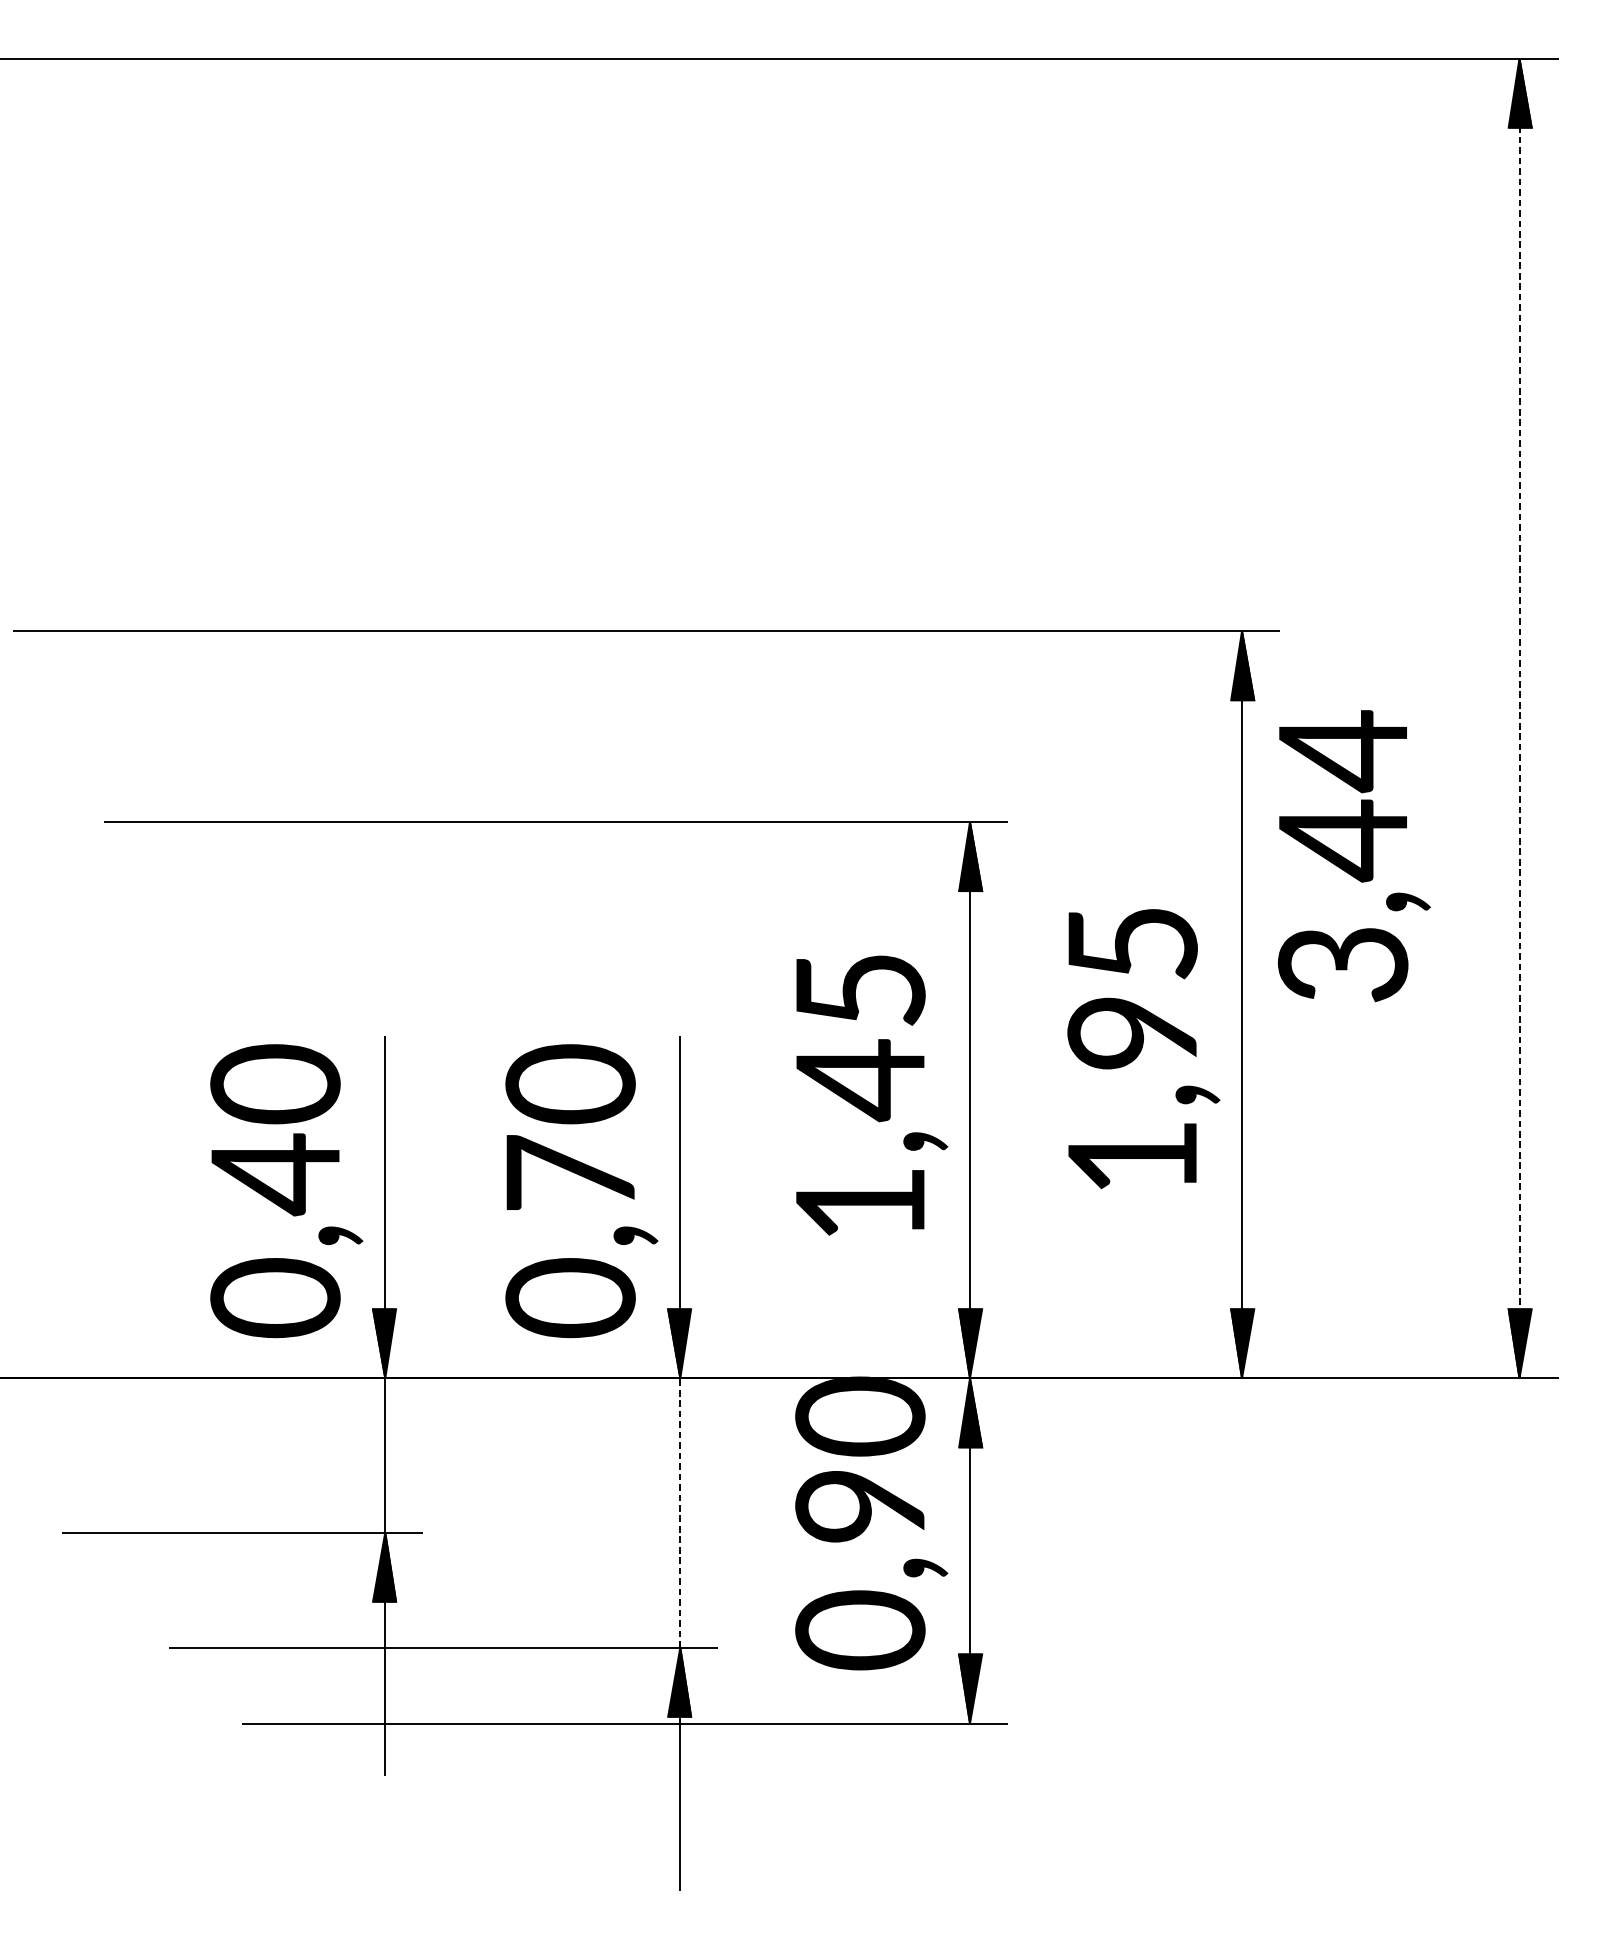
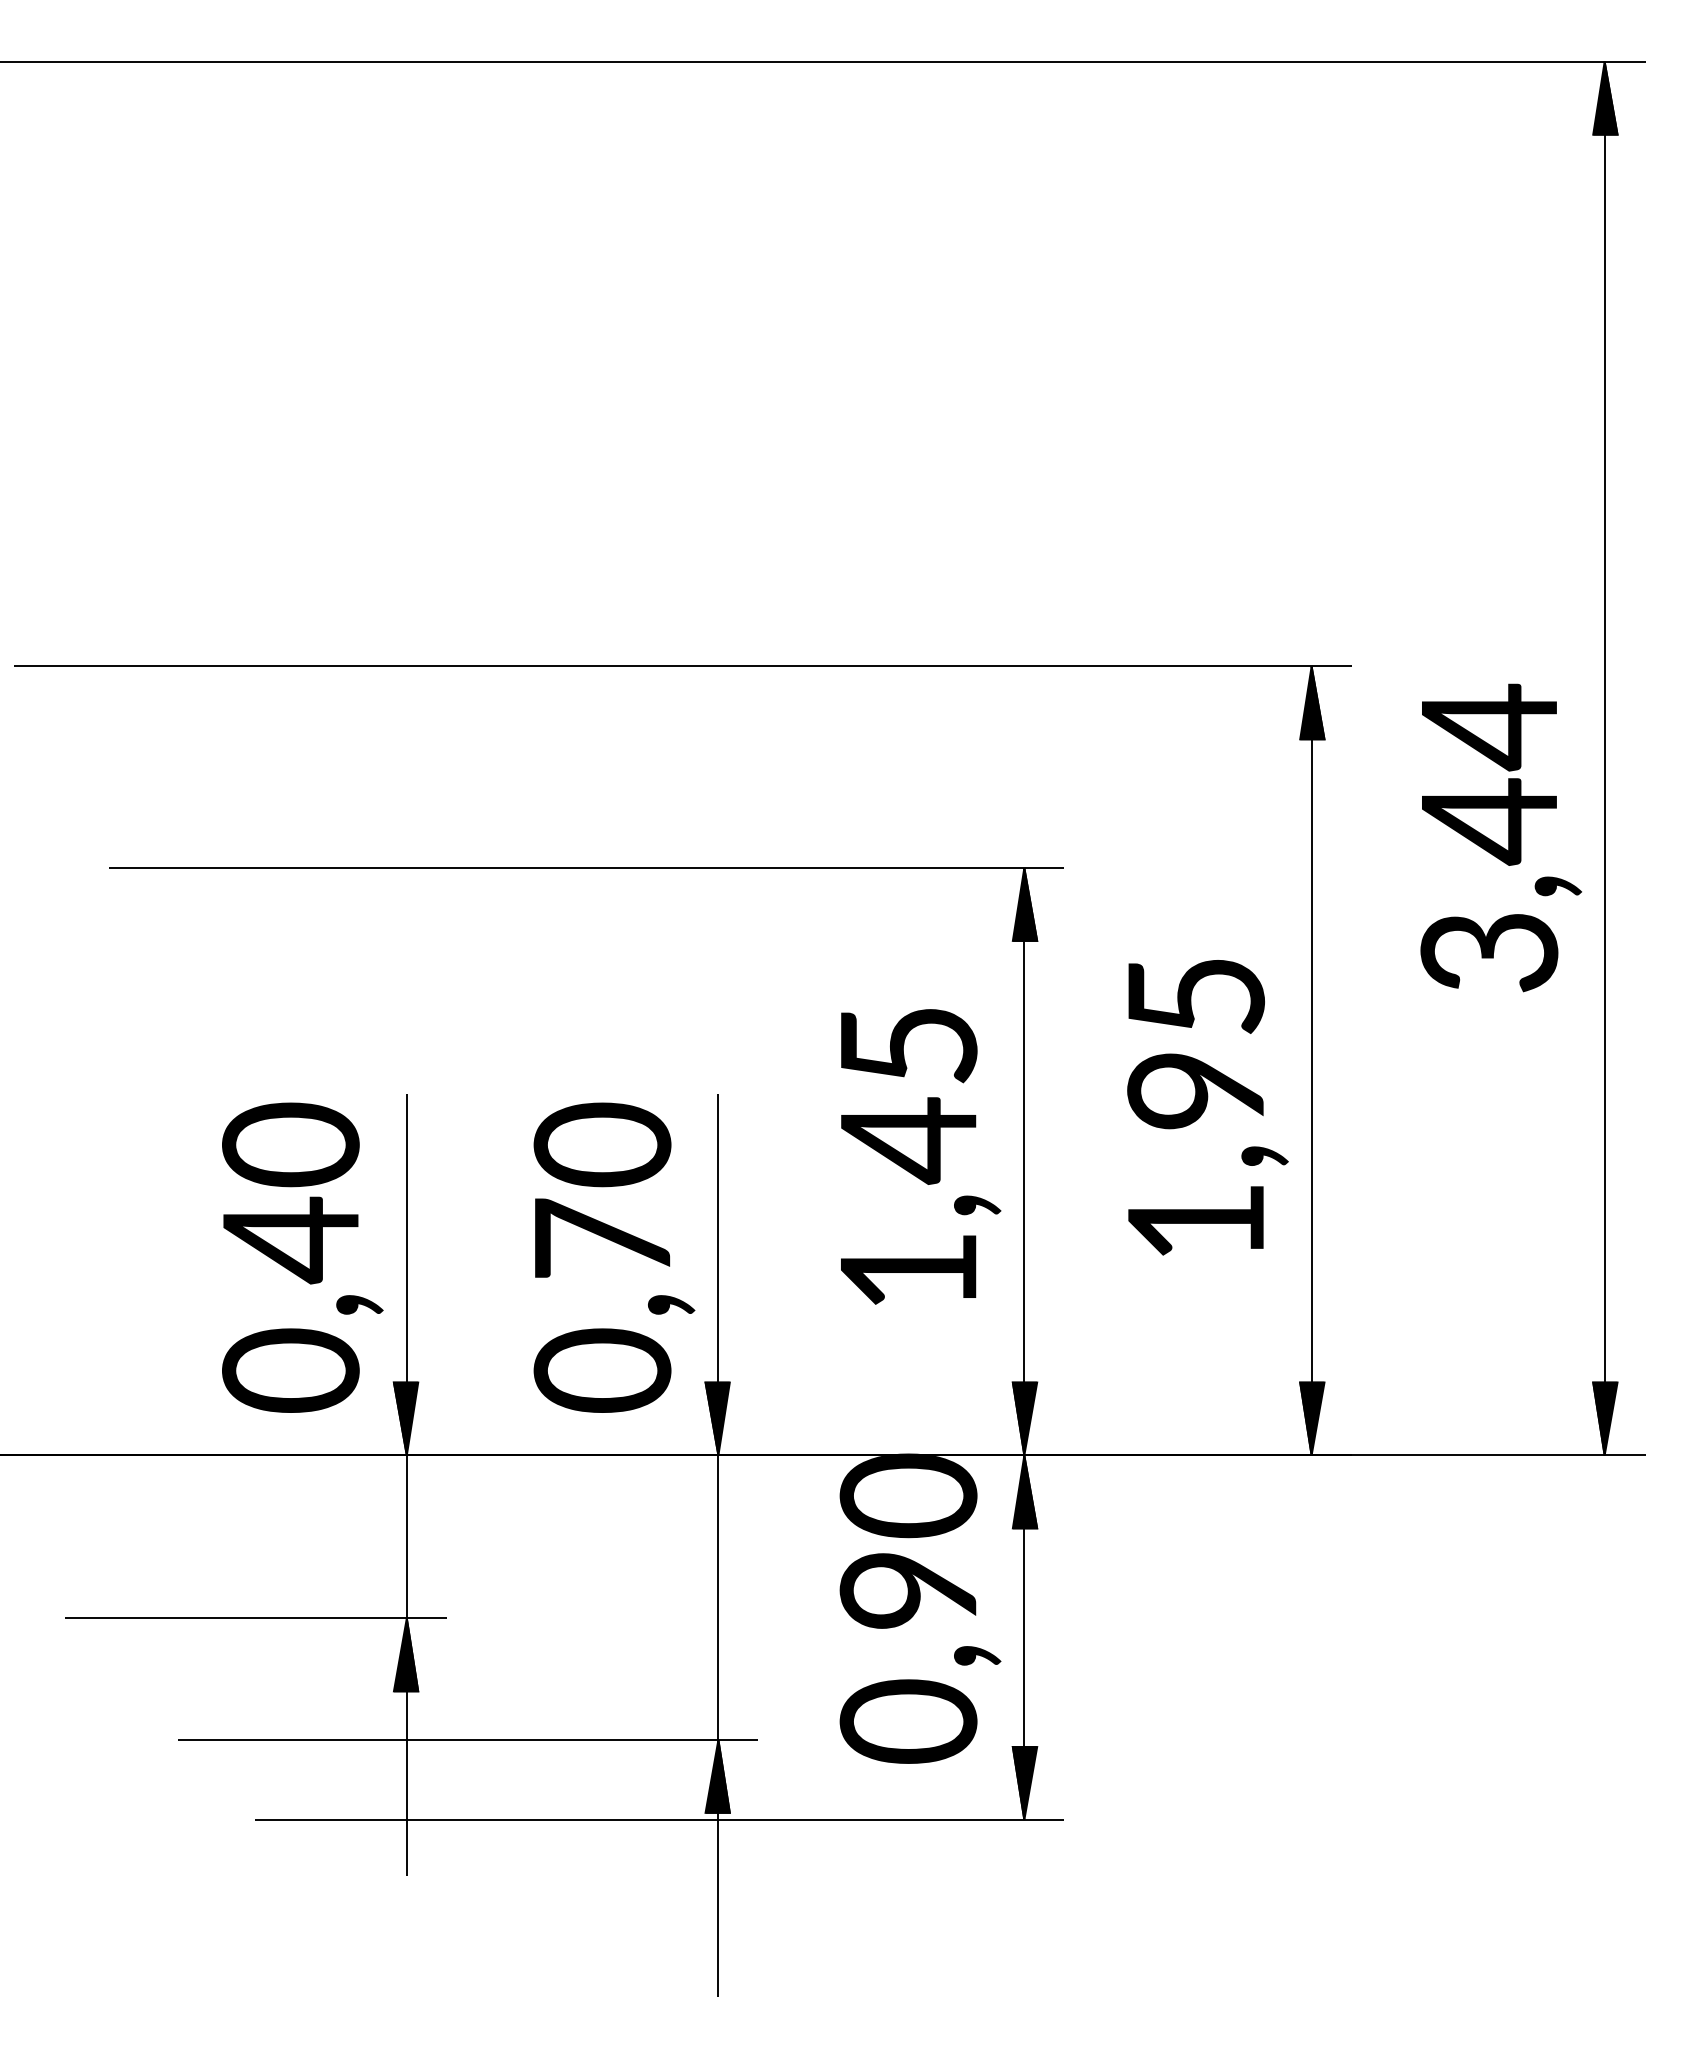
line: (1519, 718) -> (1604, 758), dashed -> solid
text: (1354, 855) -> (1501, 837), moved
line: (680, 1512) -> (718, 1597), dashed -> solid

